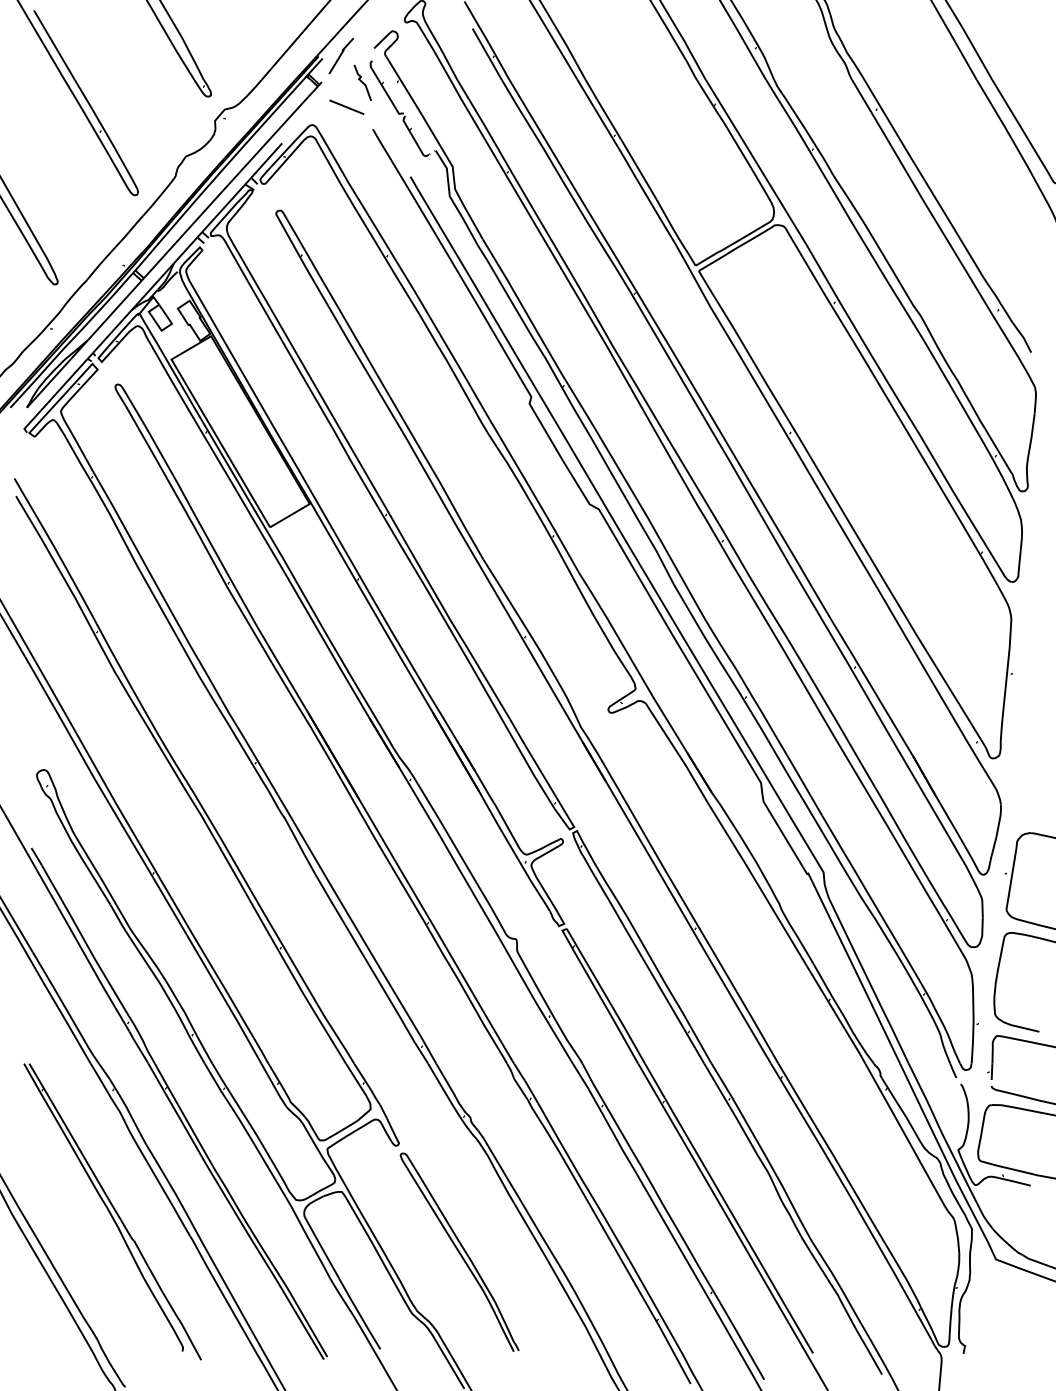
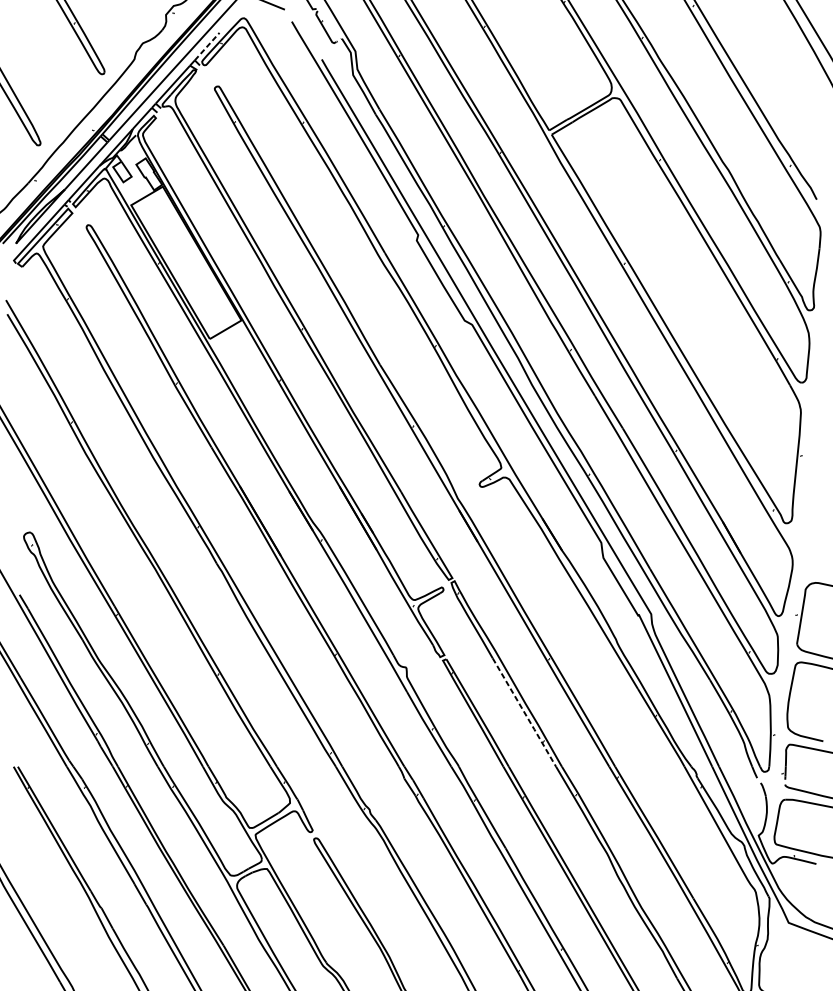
line: (267, 160) -> (207, 46), solid -> dashed
line: (665, 997) -> (525, 713), solid -> dashed

